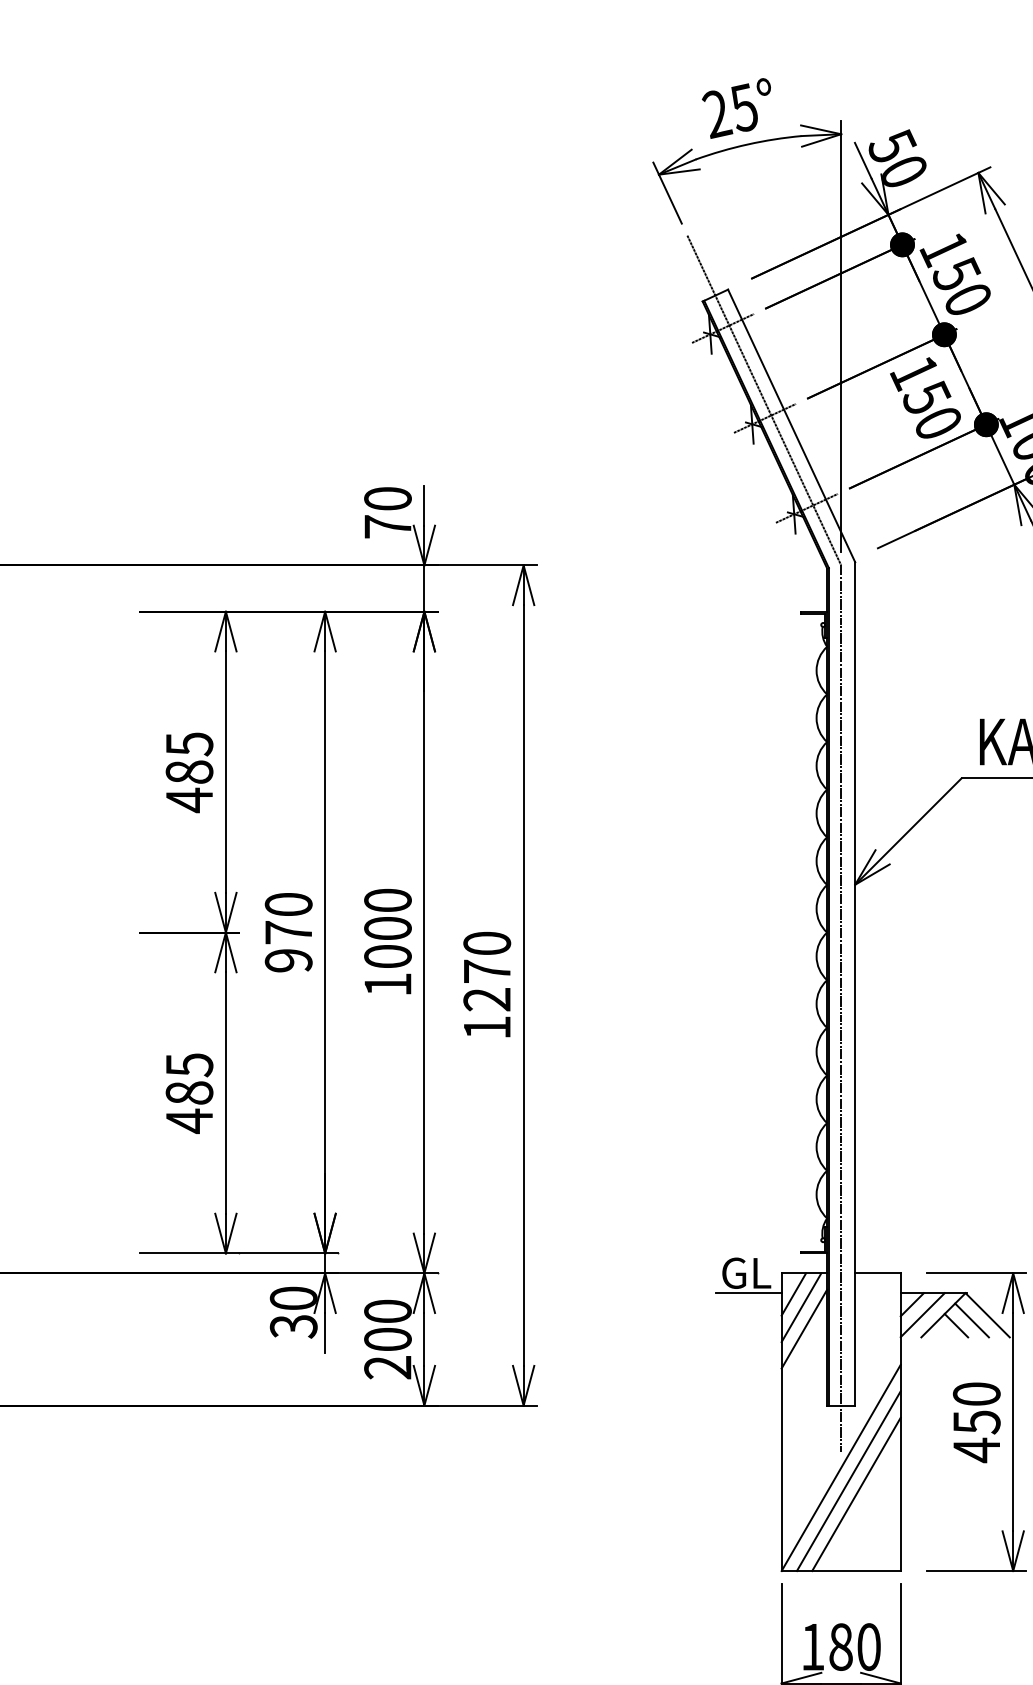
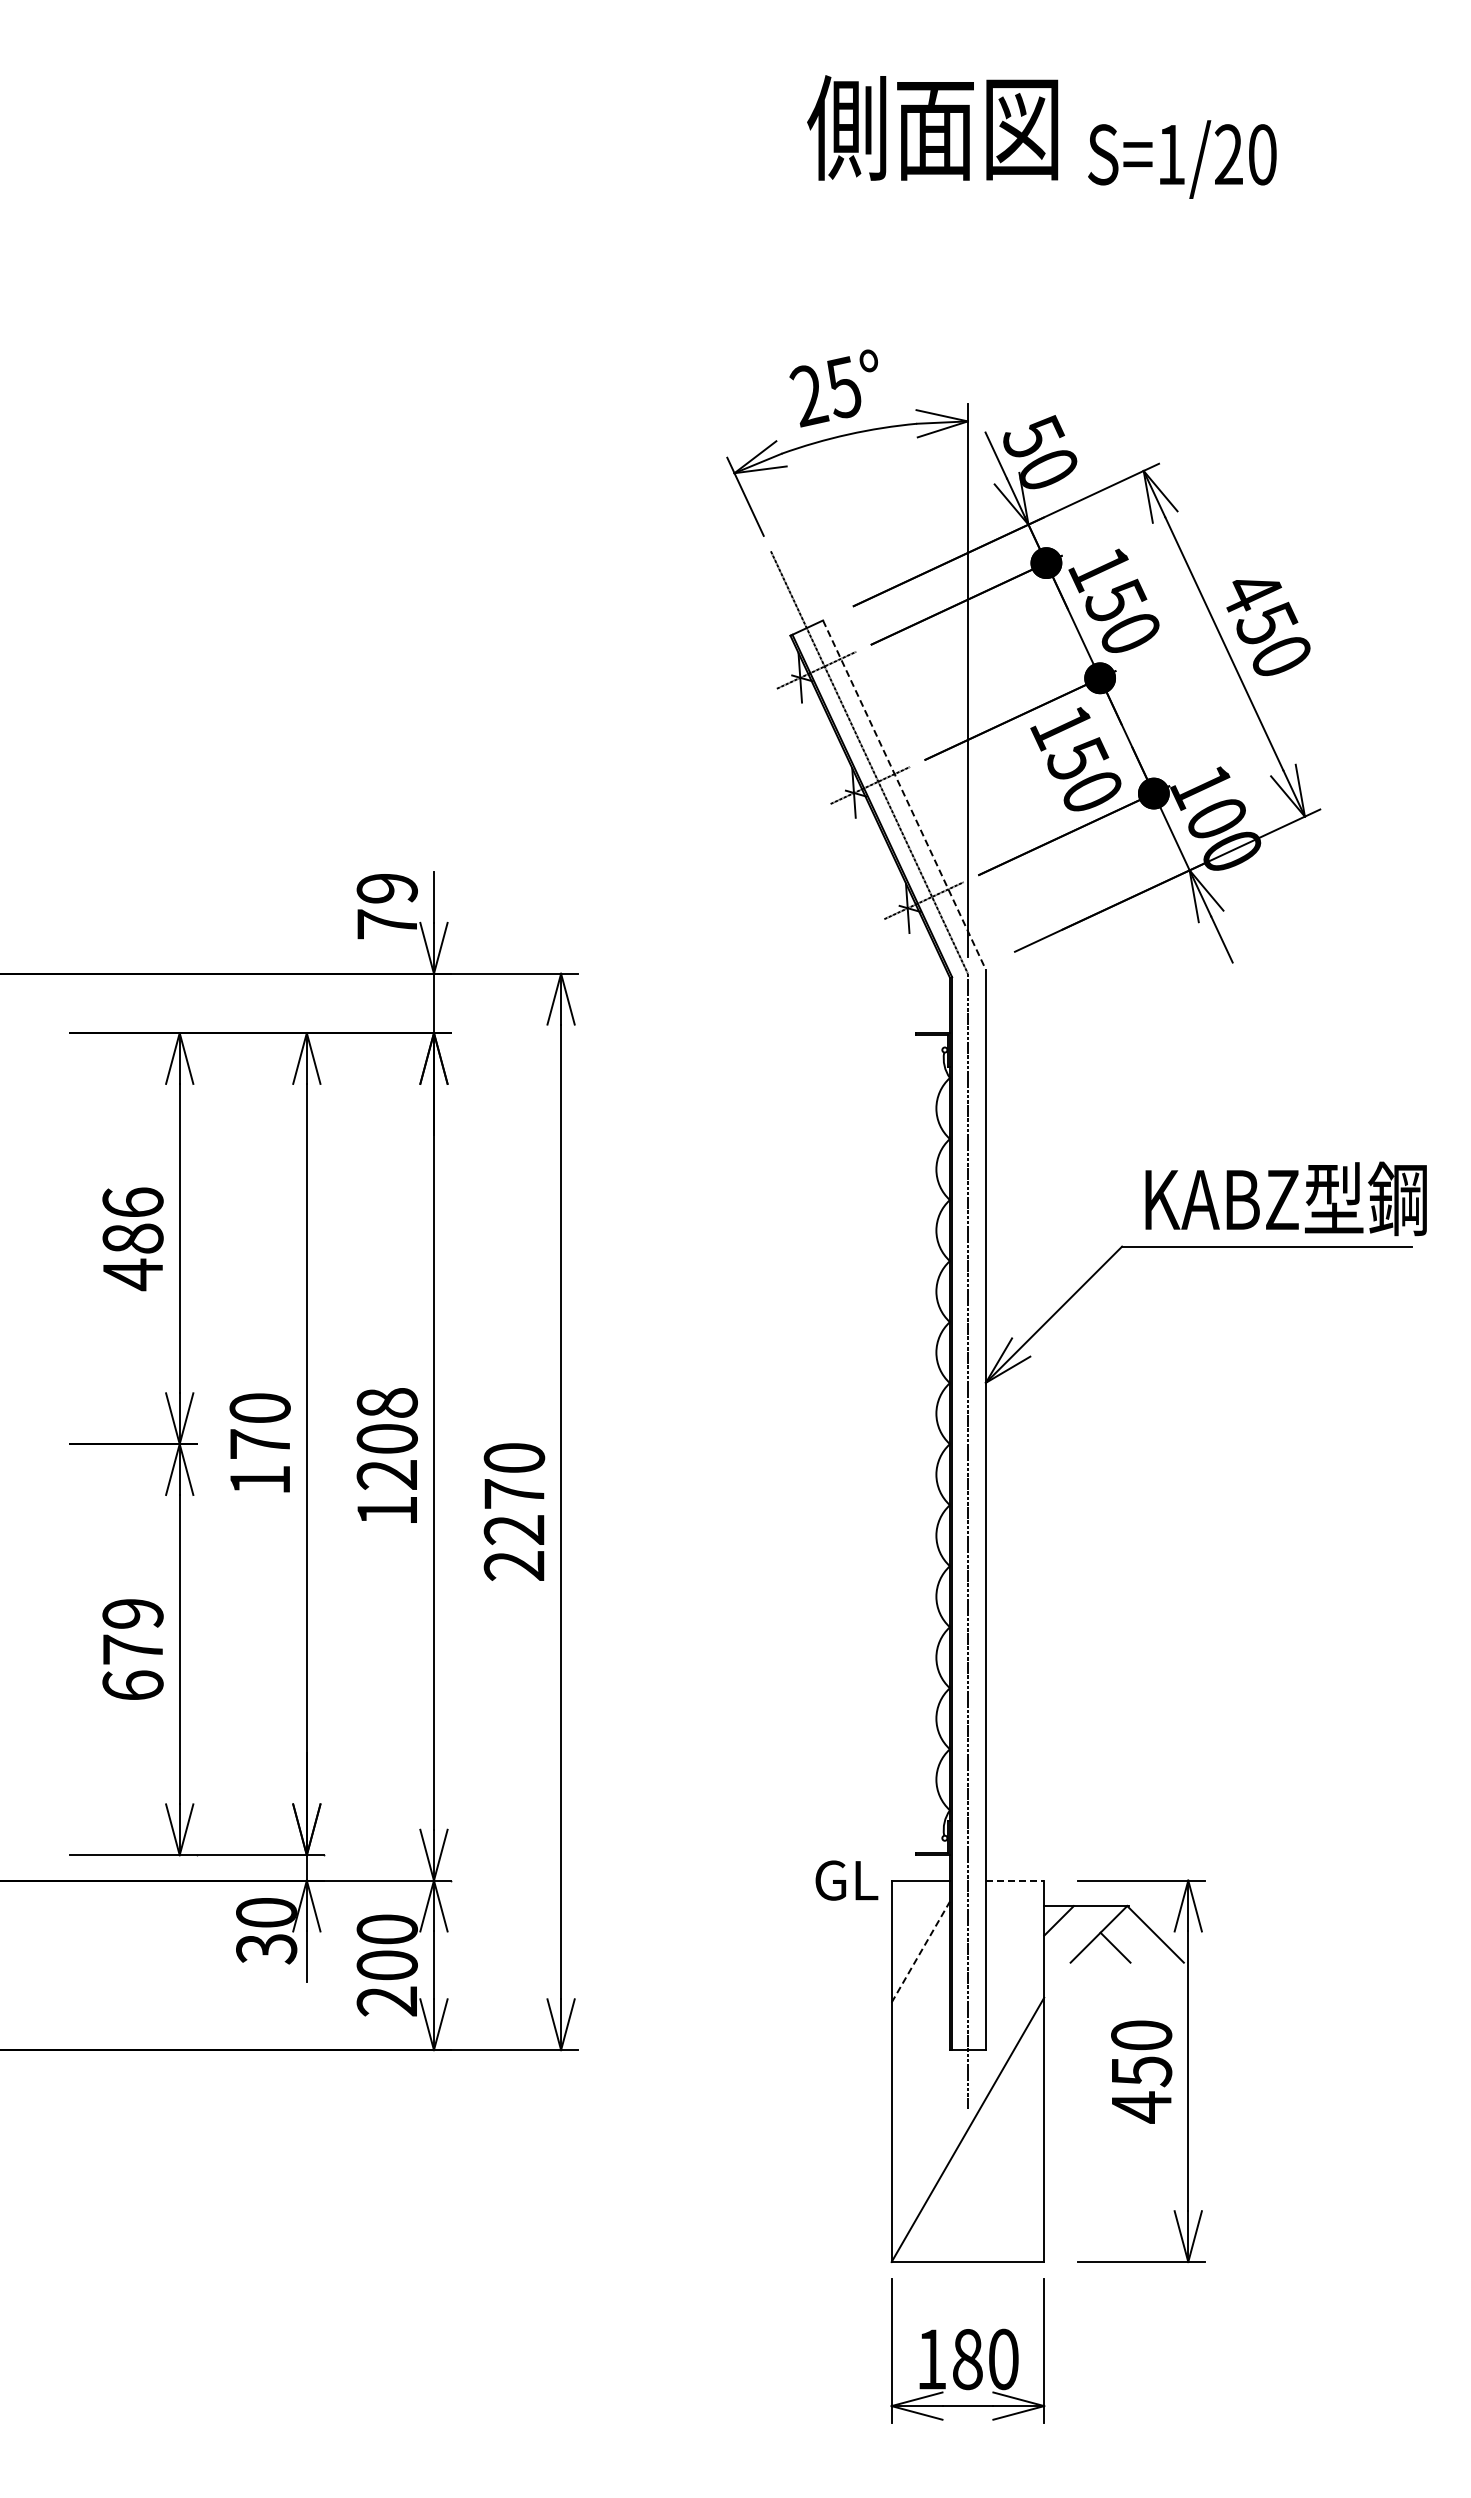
line: (791, 426) -> (904, 795), solid -> dashed
text: (387, 498) -> (386, 888), 70 -> 79
text: (189, 743) -> (132, 1202), 485 -> 486
text: (387, 928) -> (386, 1438), 1000 -> 1208
text: (288, 960) -> (259, 1480), 970 -> 170
text: (486, 1027) -> (513, 1565), 1270 -> 2270
text: (189, 1093) -> (132, 1650), 485 -> 679
line: (878, 1273) -> (1015, 1880), solid -> dashed
line: (747, 1293) -> (848, 1906), removed
line: (793, 1294) -> (906, 1907), removed
line: (801, 1307) -> (916, 1924), removed
line: (922, 1315) -> (1072, 1934), removed
line: (972, 1320) -> (1135, 1940), removed
line: (804, 1328) -> (921, 1951), solid -> dashed
line: (848, 1480) -> (977, 2146), removed
line: (856, 1494) -> (987, 2163), removed

